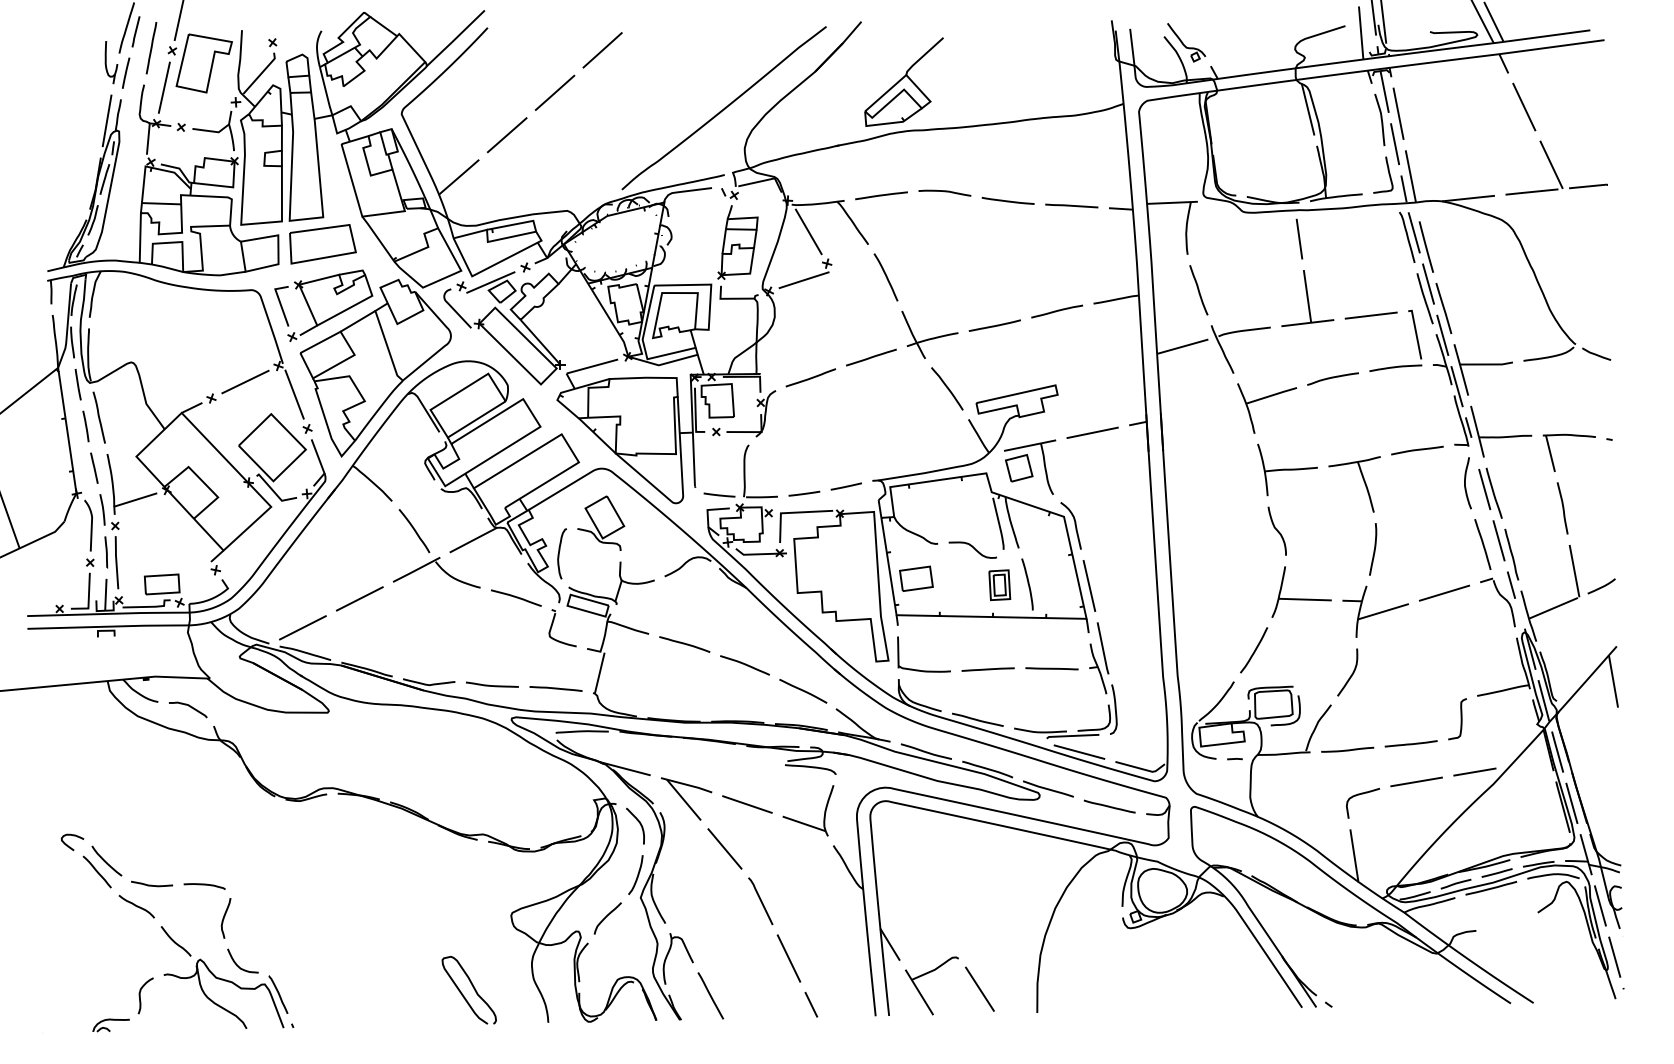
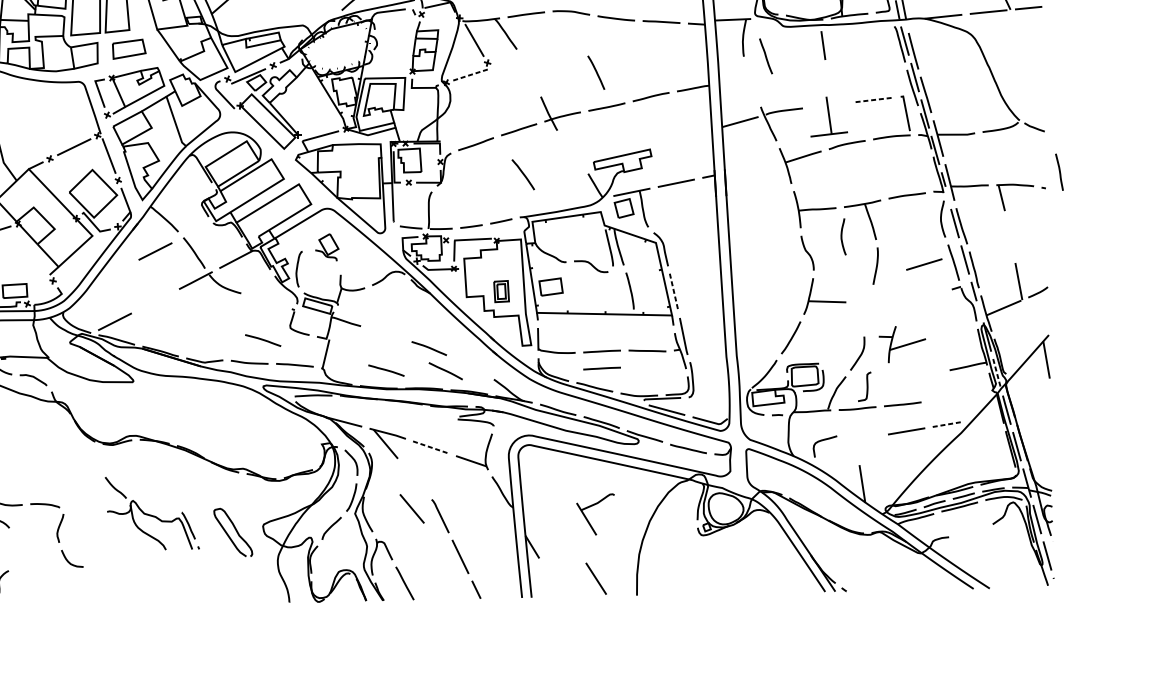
part: (322, 244) -> (128, 49), size x0.7
curve: (885, 276) -> (595, 72), moved
line: (803, 280) -> (470, 74), solid -> dashed
line: (1198, 290) -> (765, 56), moved
part: (1307, 298) -> (829, 116), moved
line: (1371, 315) -> (874, 99), solid -> dashed
curve: (947, 388) -> (523, 174), moved
curve: (1325, 508) -> (841, 237), added
curve: (1562, 508) -> (1059, 172), moved
part: (601, 522) -> (327, 247), size x0.7
part: (999, 585) -> (501, 291), moved
line: (1089, 586) -> (674, 292), solid -> dashed
line: (1444, 592) -> (924, 264), moved
curve: (516, 597) -> (263, 340), moved
line: (359, 598) -> (155, 251), moved
part: (1375, 611) -> (902, 344), moved
line: (684, 644) -> (386, 370), moved
line: (803, 691) -> (445, 371), moved
line: (987, 693) -> (601, 368), added
line: (1543, 701) -> (996, 374), solid -> dashed
curve: (1460, 719) -> (866, 387), moved
line: (1474, 772) -> (947, 424), solid -> dashed
curve: (1363, 794) -> (825, 440), moved
line: (747, 804) -> (431, 447), solid -> dashed
line: (724, 848) -> (411, 508), moved
part: (926, 974) -> (591, 506), moved
part: (227, 977) -> (152, 513), moved
part: (468, 989) -> (232, 532), moved

